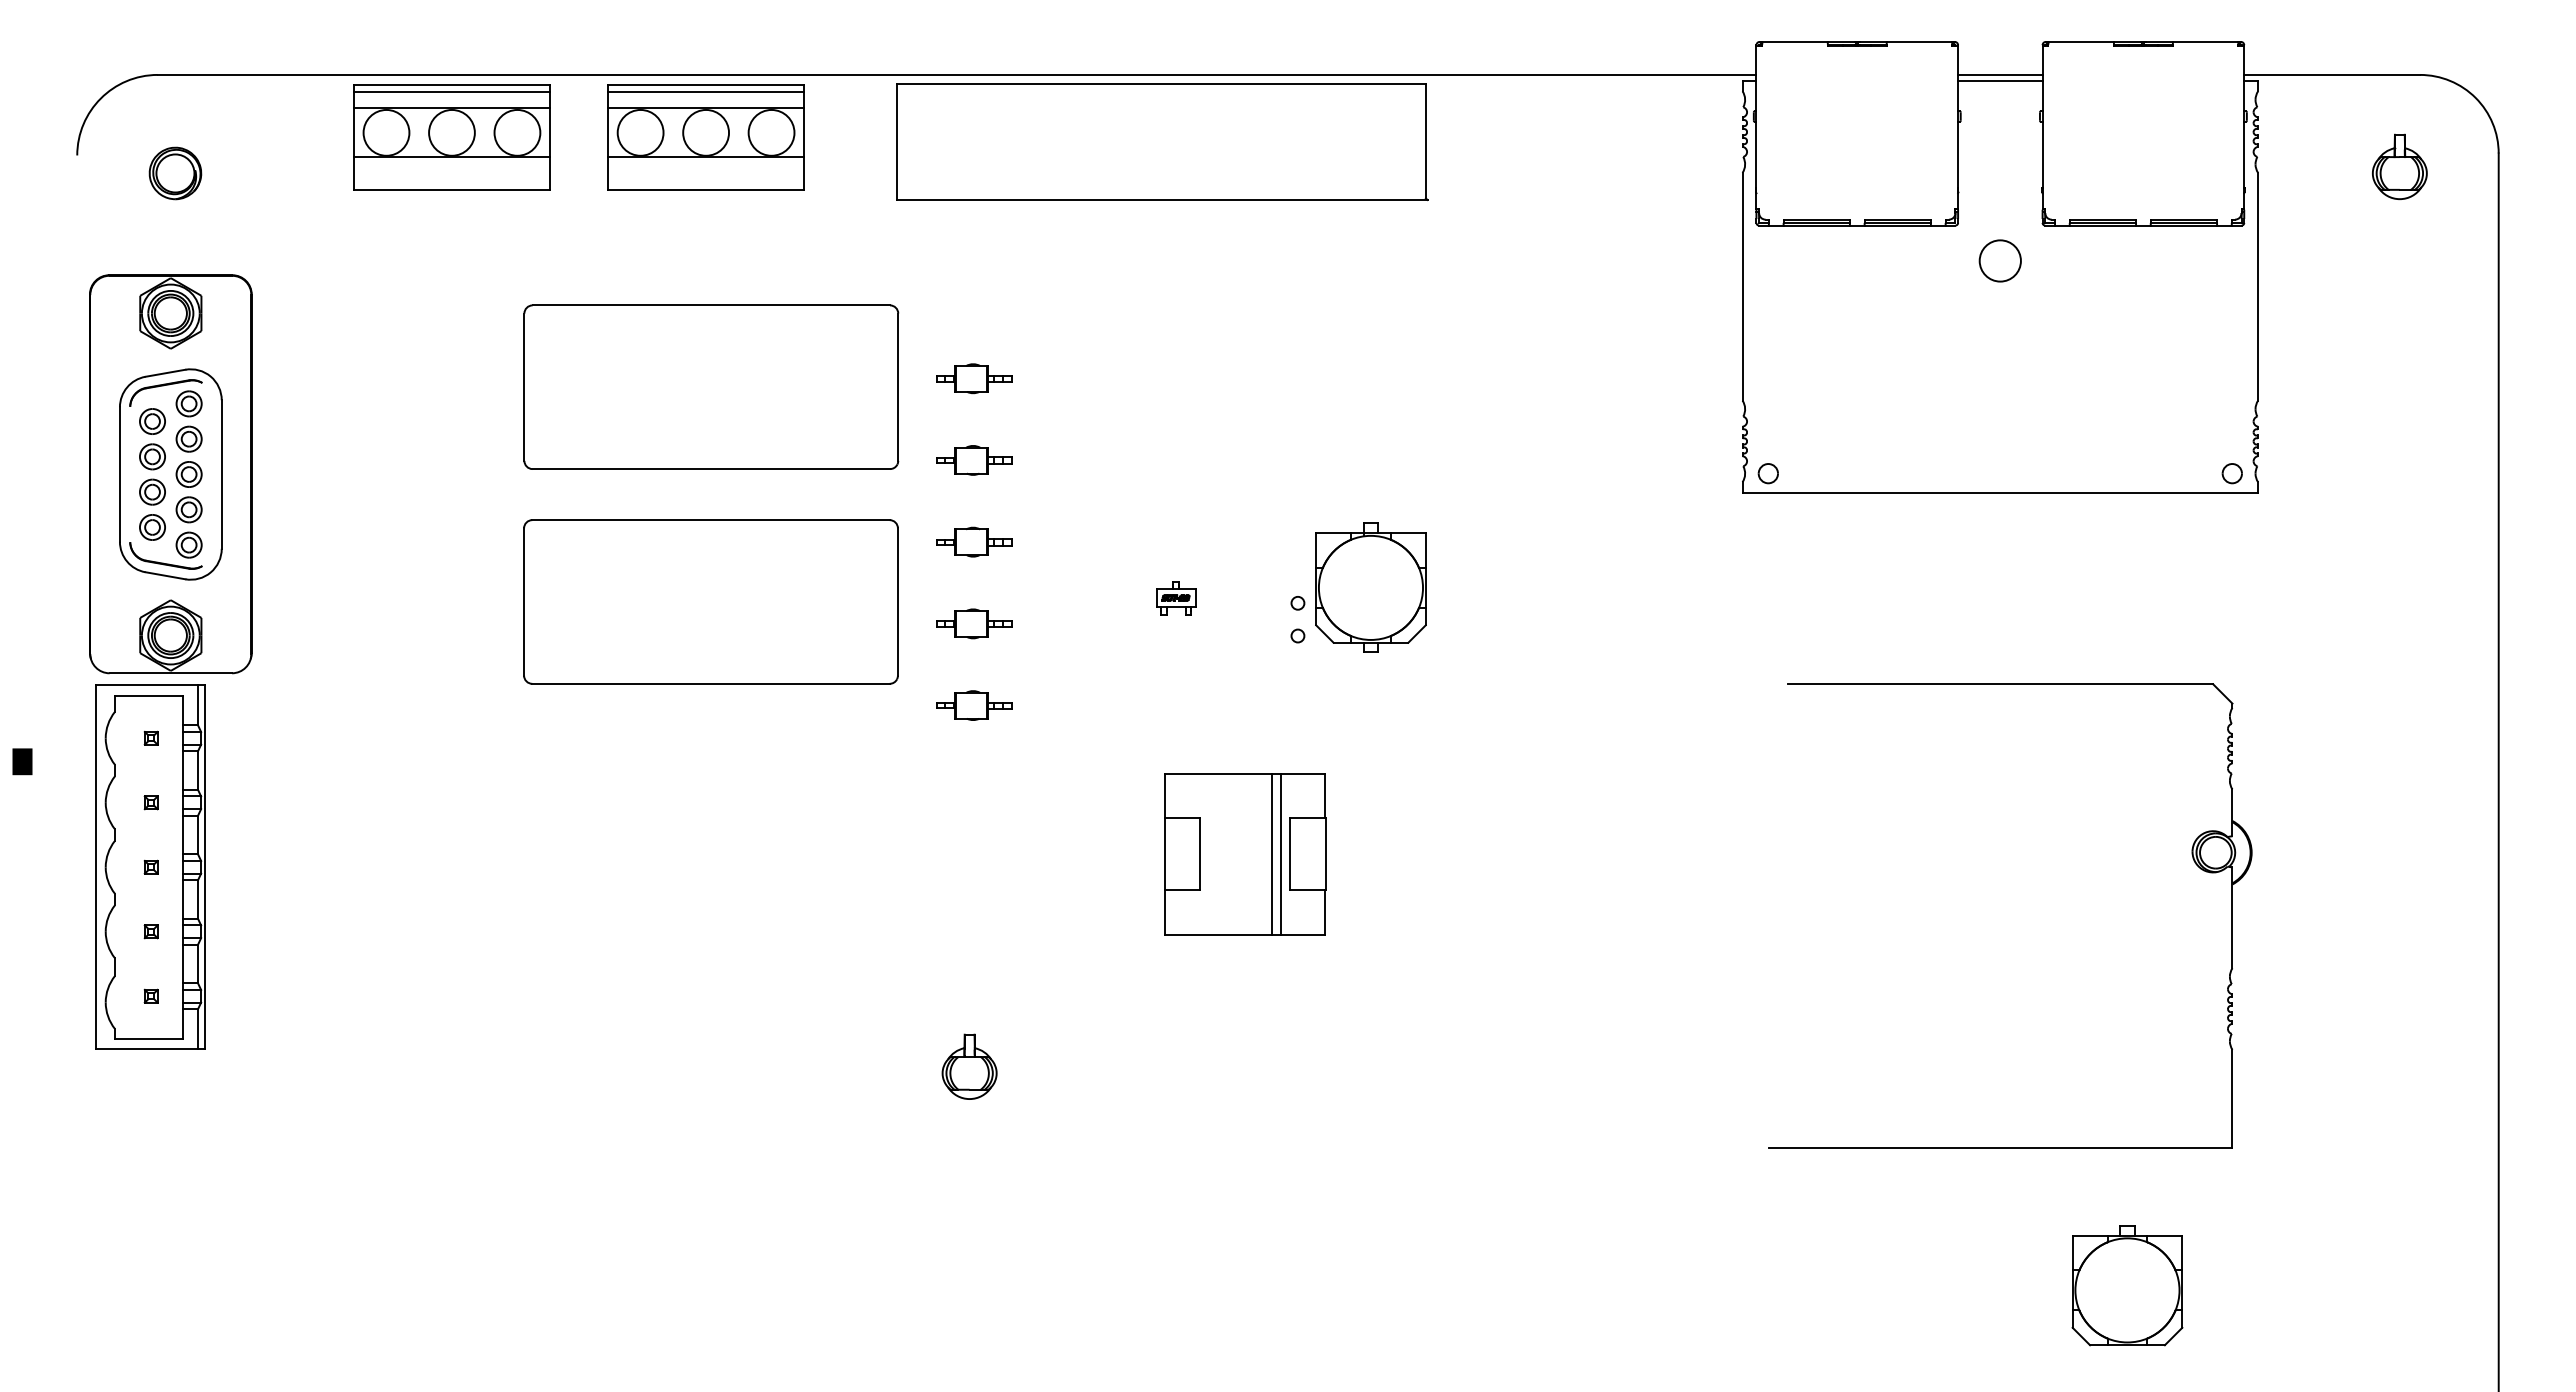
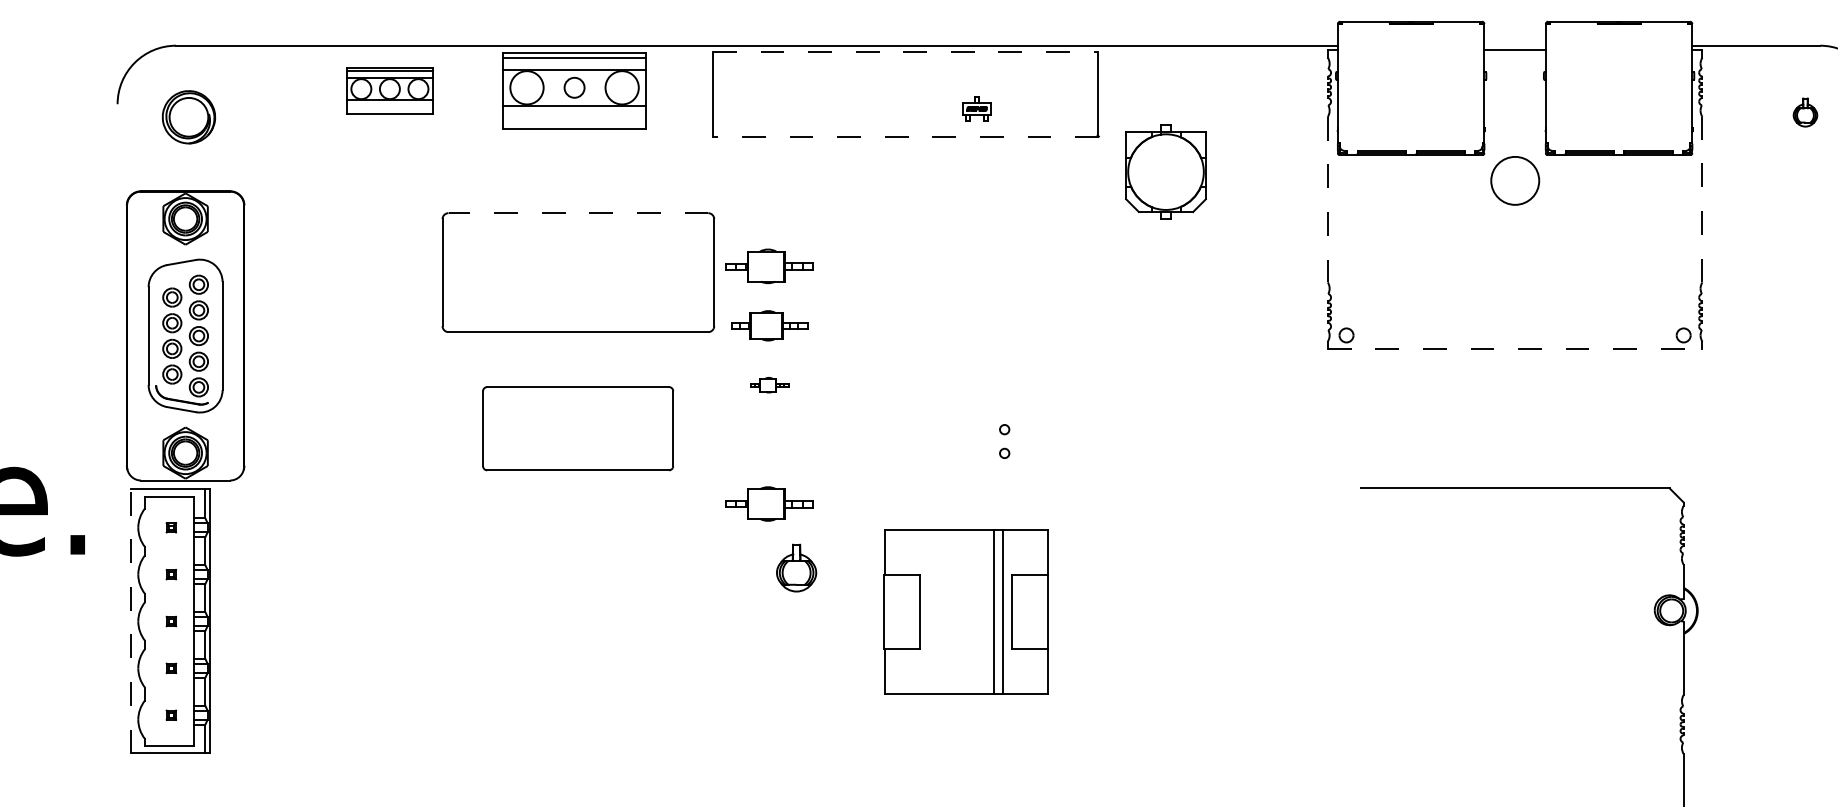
line: (2000, 74) -> (1515, 45), removed
line: (1161, 84) -> (905, 52), solid -> dashed
circle: (706, 132) -> (574, 87), size x0.6
part: (451, 137) -> (389, 91), size x0.6
part: (2399, 166) -> (1805, 112), size x0.6
part: (175, 173) -> (189, 117), size x1.4
line: (1161, 200) -> (905, 136), solid -> dashed
part: (1999, 260) -> (1514, 180), size x1.6
line: (1742, 286) -> (1327, 199), solid -> dashed
line: (2258, 286) -> (1702, 199), solid -> dashed
line: (711, 305) -> (578, 213), solid -> dashed
part: (974, 378) -> (769, 266), size x1.6
part: (163, 386) -> (180, 272), removed
part: (974, 460) -> (769, 325), size x1.4
line: (2000, 492) -> (1515, 349), solid -> dashed
part: (974, 541) -> (769, 384), size x0.7
part: (1370, 587) -> (1165, 171), moved
part: (1176, 598) -> (977, 109), moved
part: (710, 601) -> (577, 428), size x0.7
part: (974, 623) -> (769, 444), removed
part: (974, 705) -> (769, 503), size x1.6
part: (1245, 854) -> (966, 612), size x1.4
line: (95, 867) -> (130, 621), solid -> dashed
part: (969, 1066) -> (796, 567), moved

